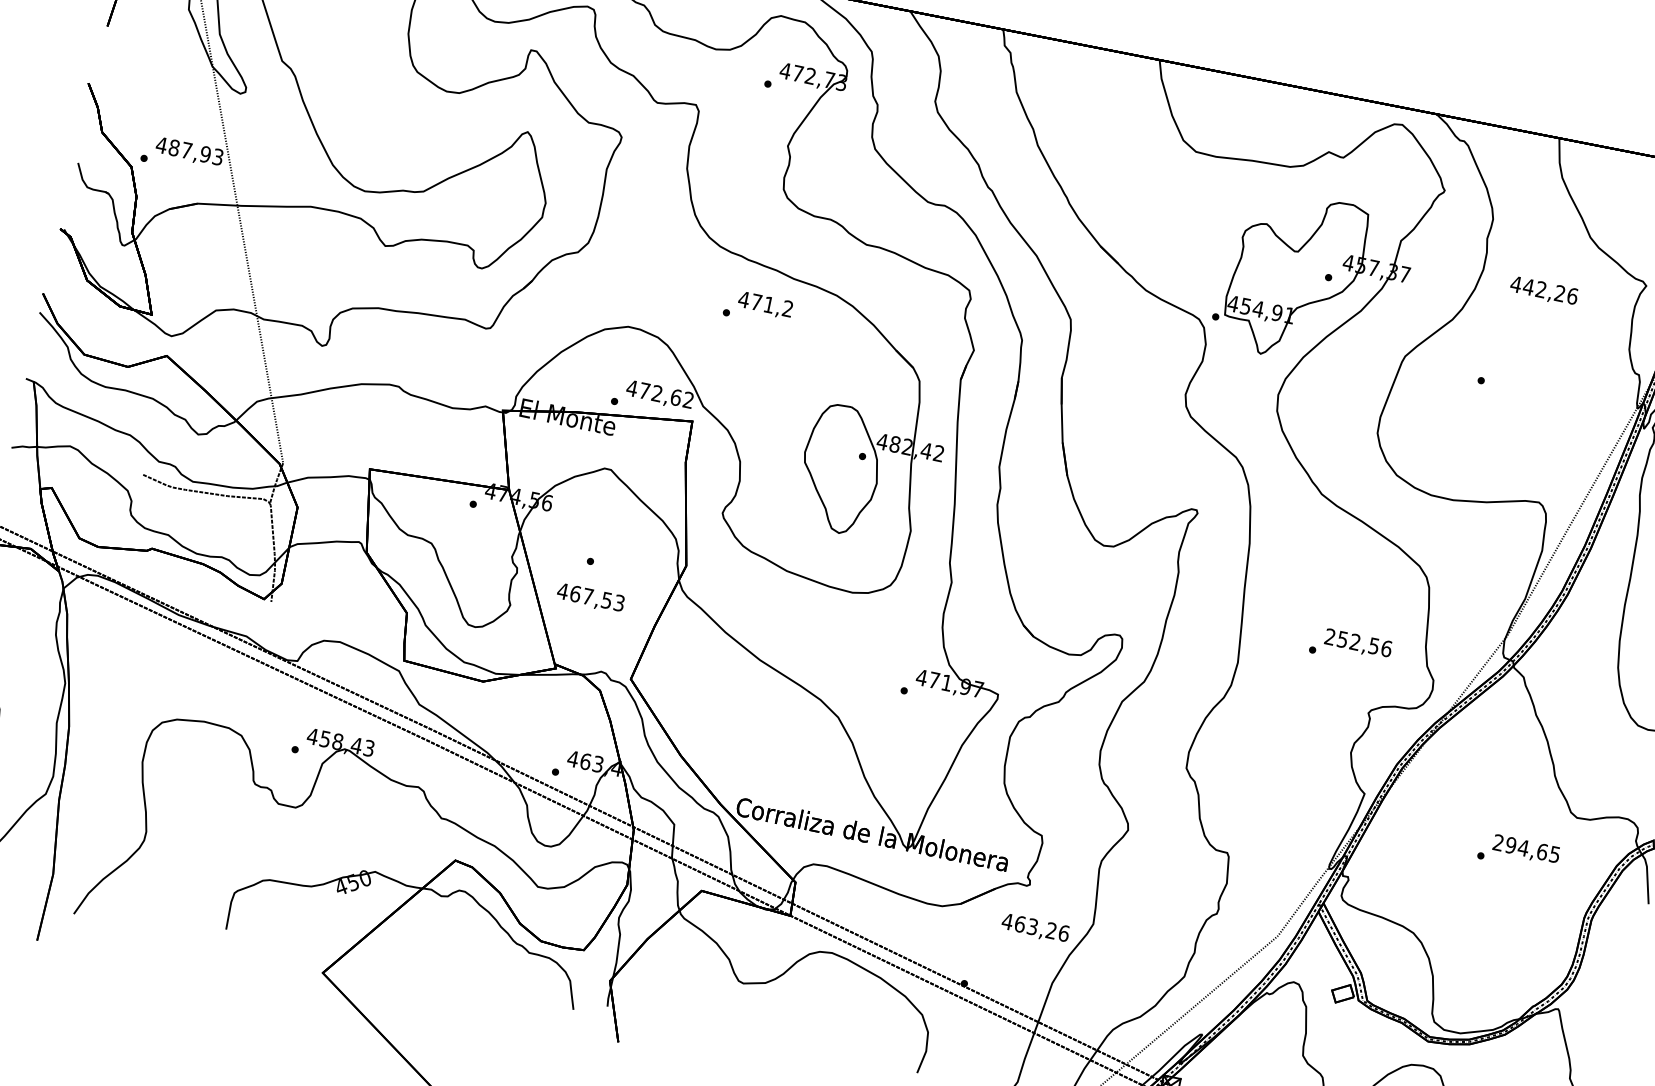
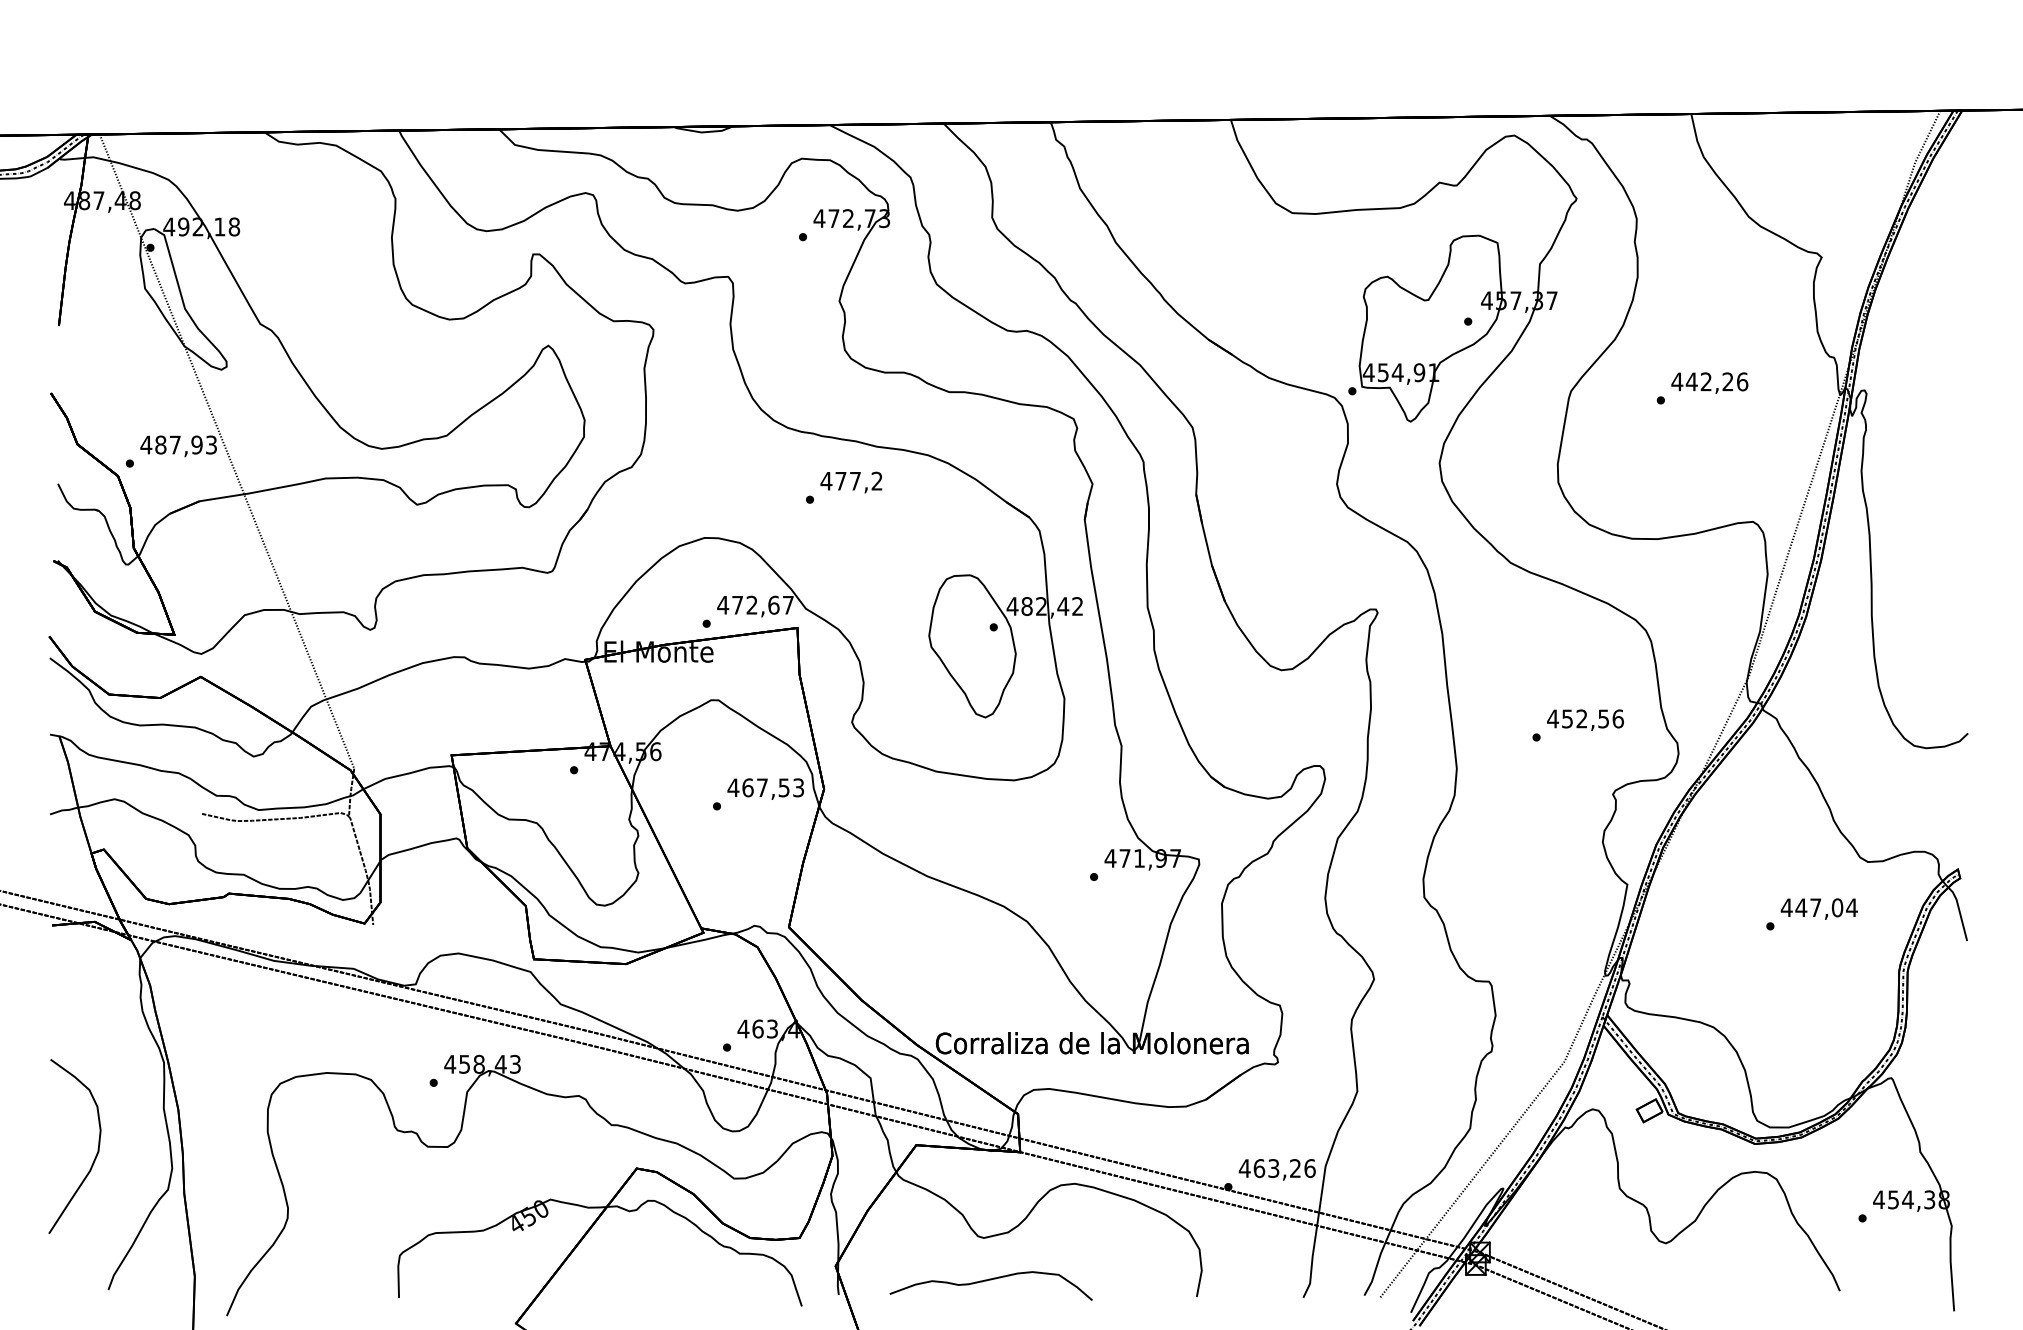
text: (1543, 290) -> (1709, 382), moved
text: (769, 305) -> (855, 481), 471,2 -> 477,2
text: (688, 399) -> (787, 604), 472,62 -> 472,67
text: (590, 597) -> (765, 788), moved
text: (1330, 636) -> (1553, 718), 252,56 -> 452,56
text: (1525, 848) -> (1818, 907), 294,65 -> 447,04
text: (1034, 928) -> (1276, 1169), moved
curve: (741, 1021) -> (990, 1280), added

